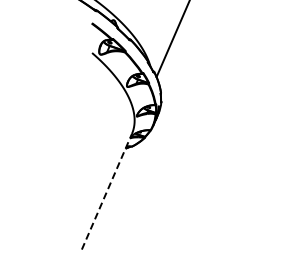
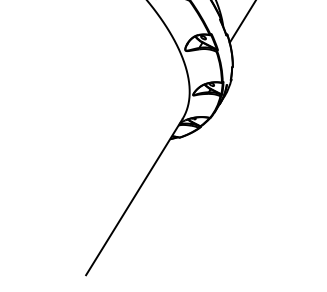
line: (107, 191) -> (135, 197), dashed -> solid

